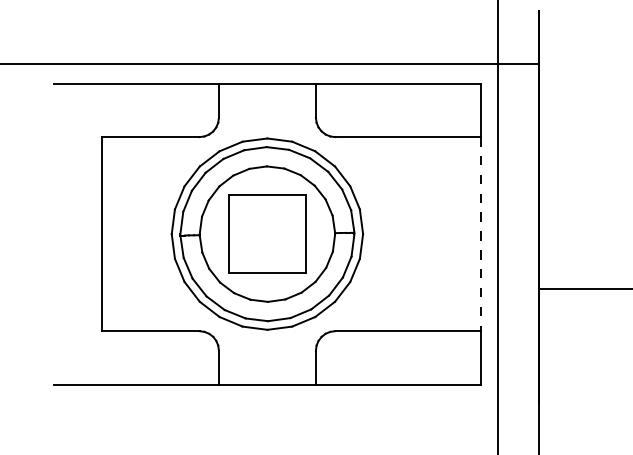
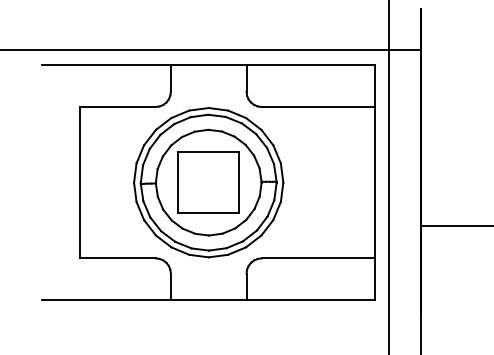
line: (481, 233) -> (375, 182), dashed -> solid

